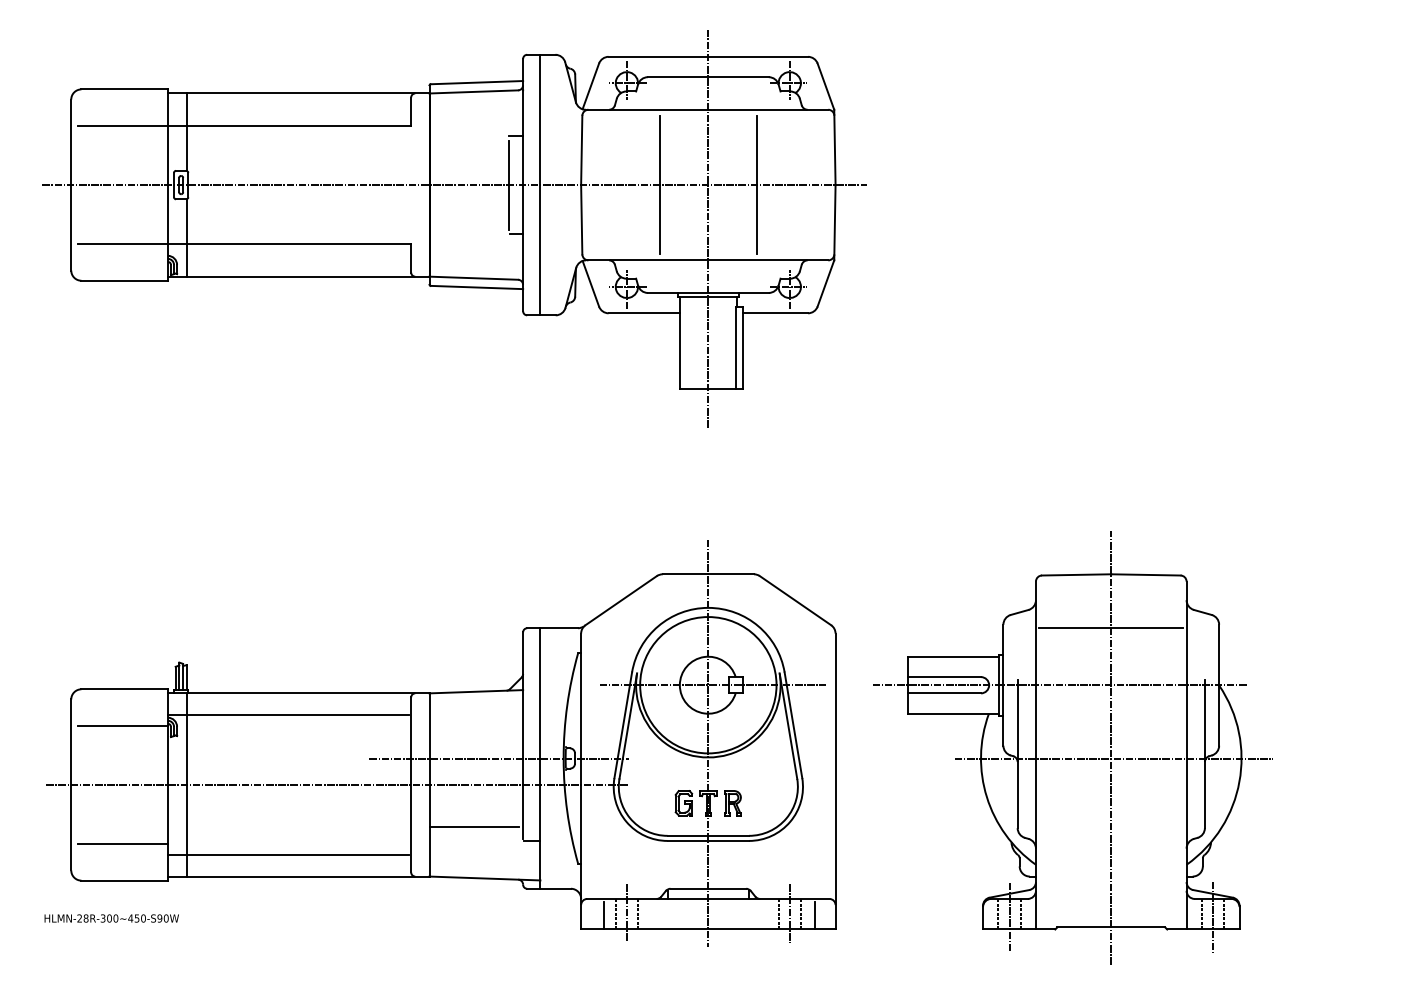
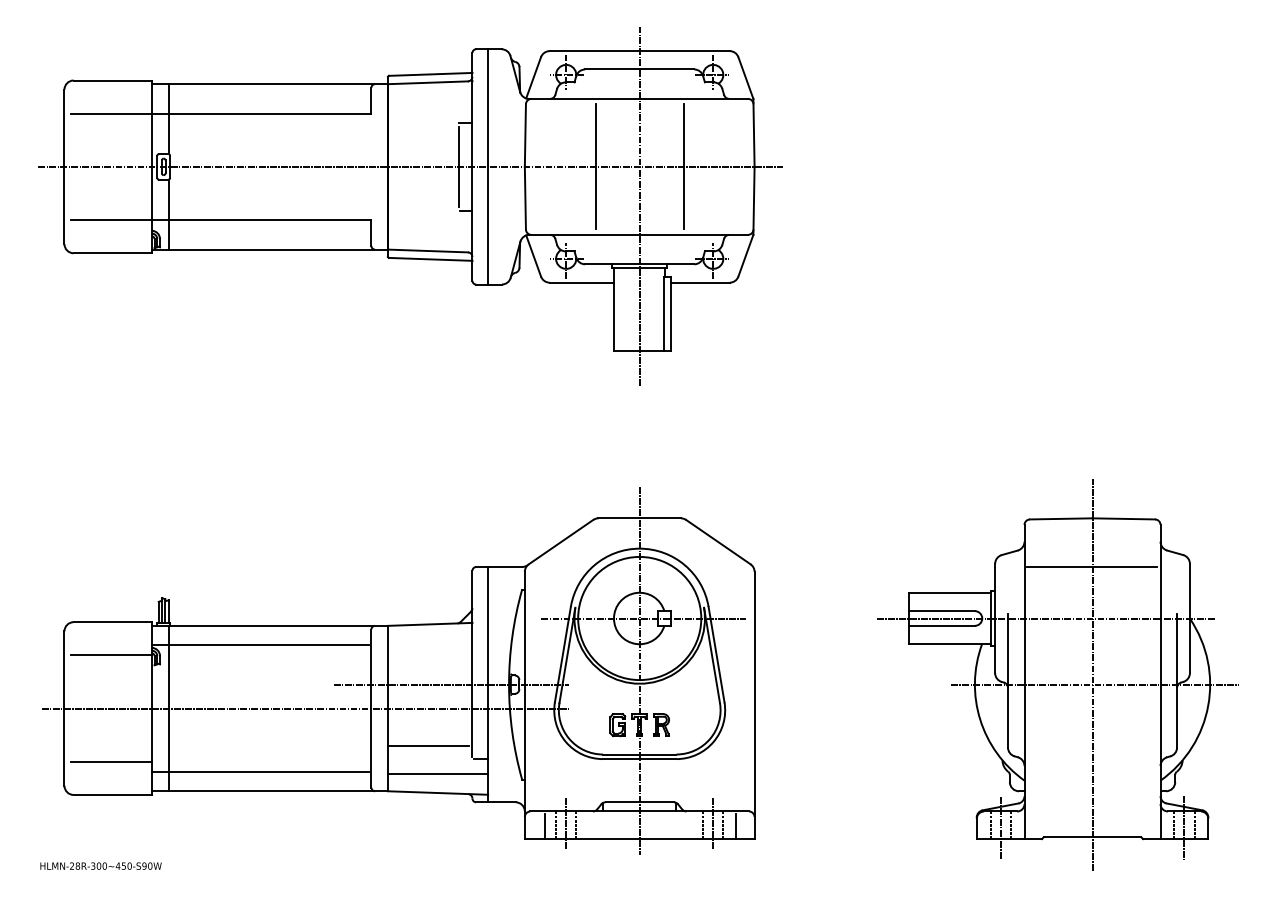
part: (1072, 747) -> (1057, 674), moved
line: (484, 856) -> (437, 773), added
text: (111, 917) -> (100, 865), moved

